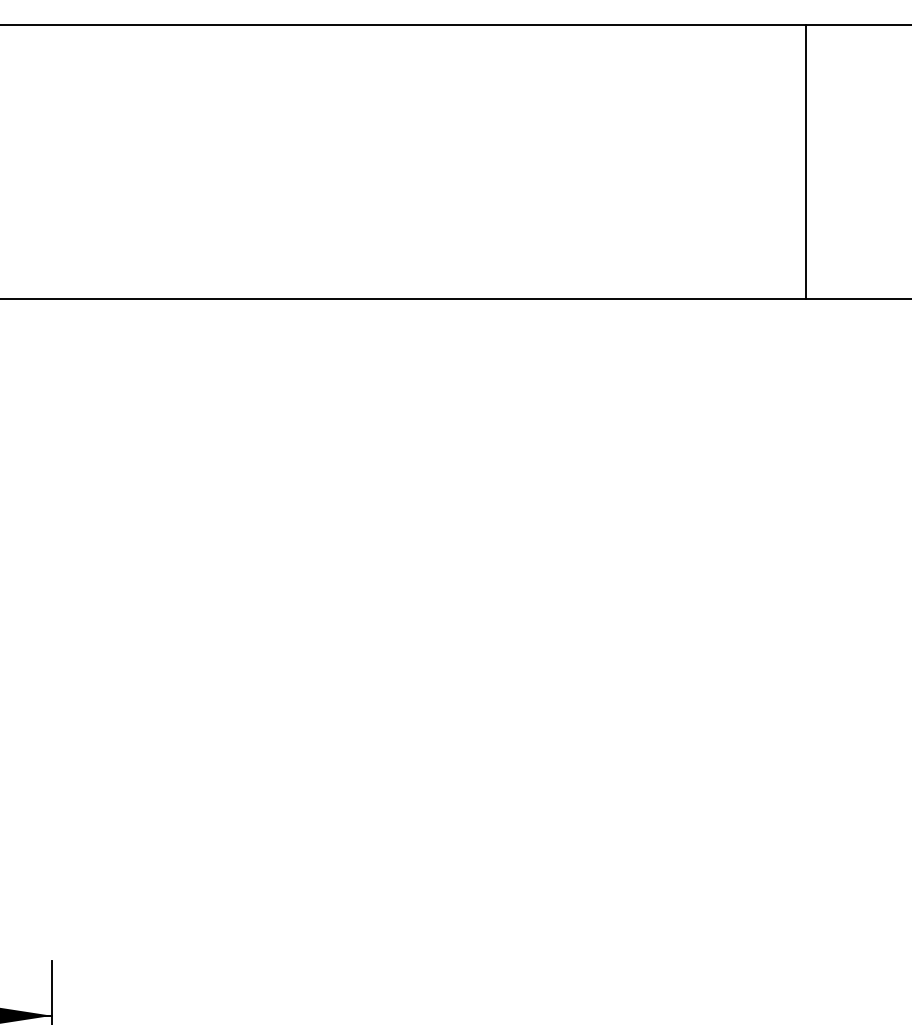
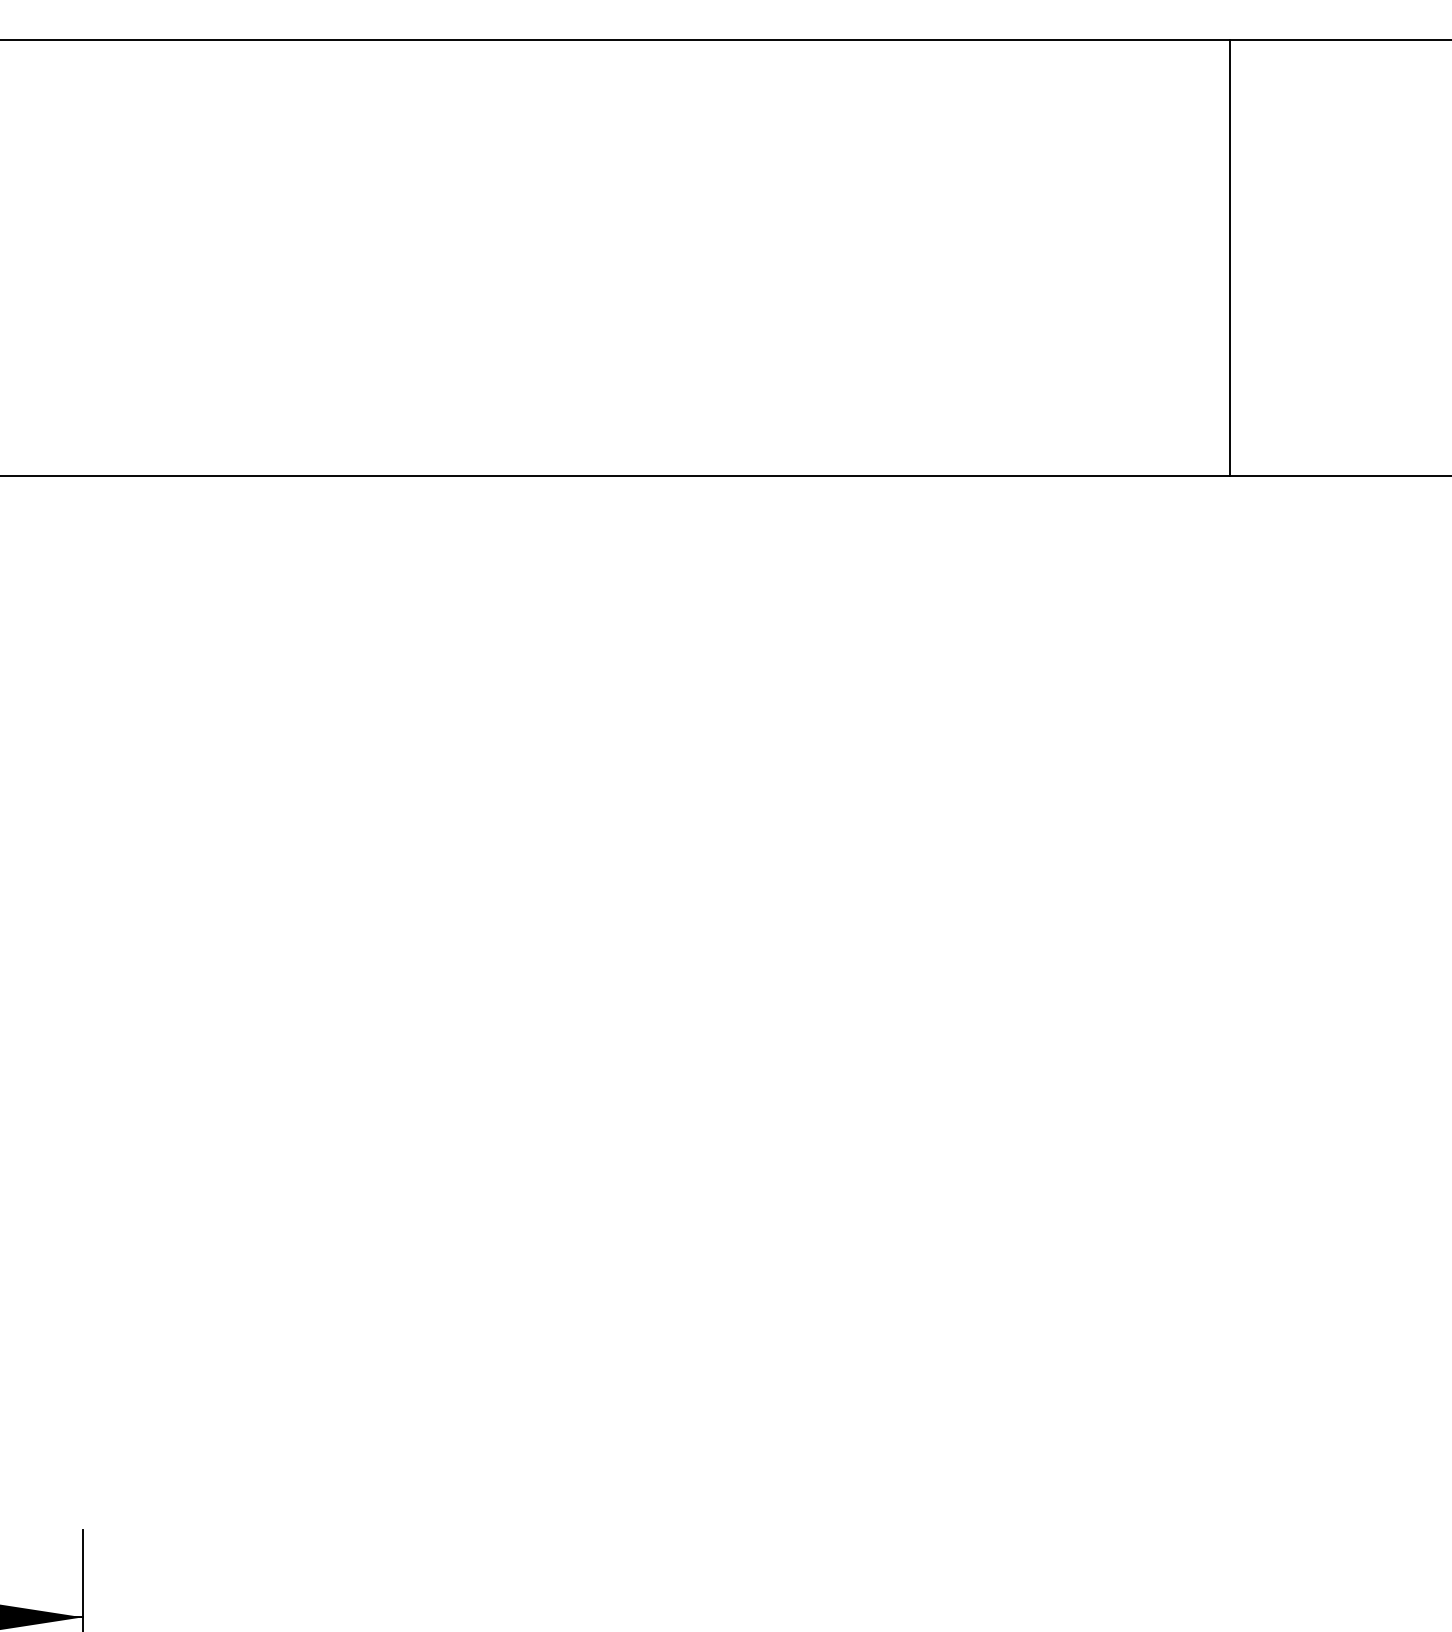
line: (805, 161) -> (1229, 257), moved

